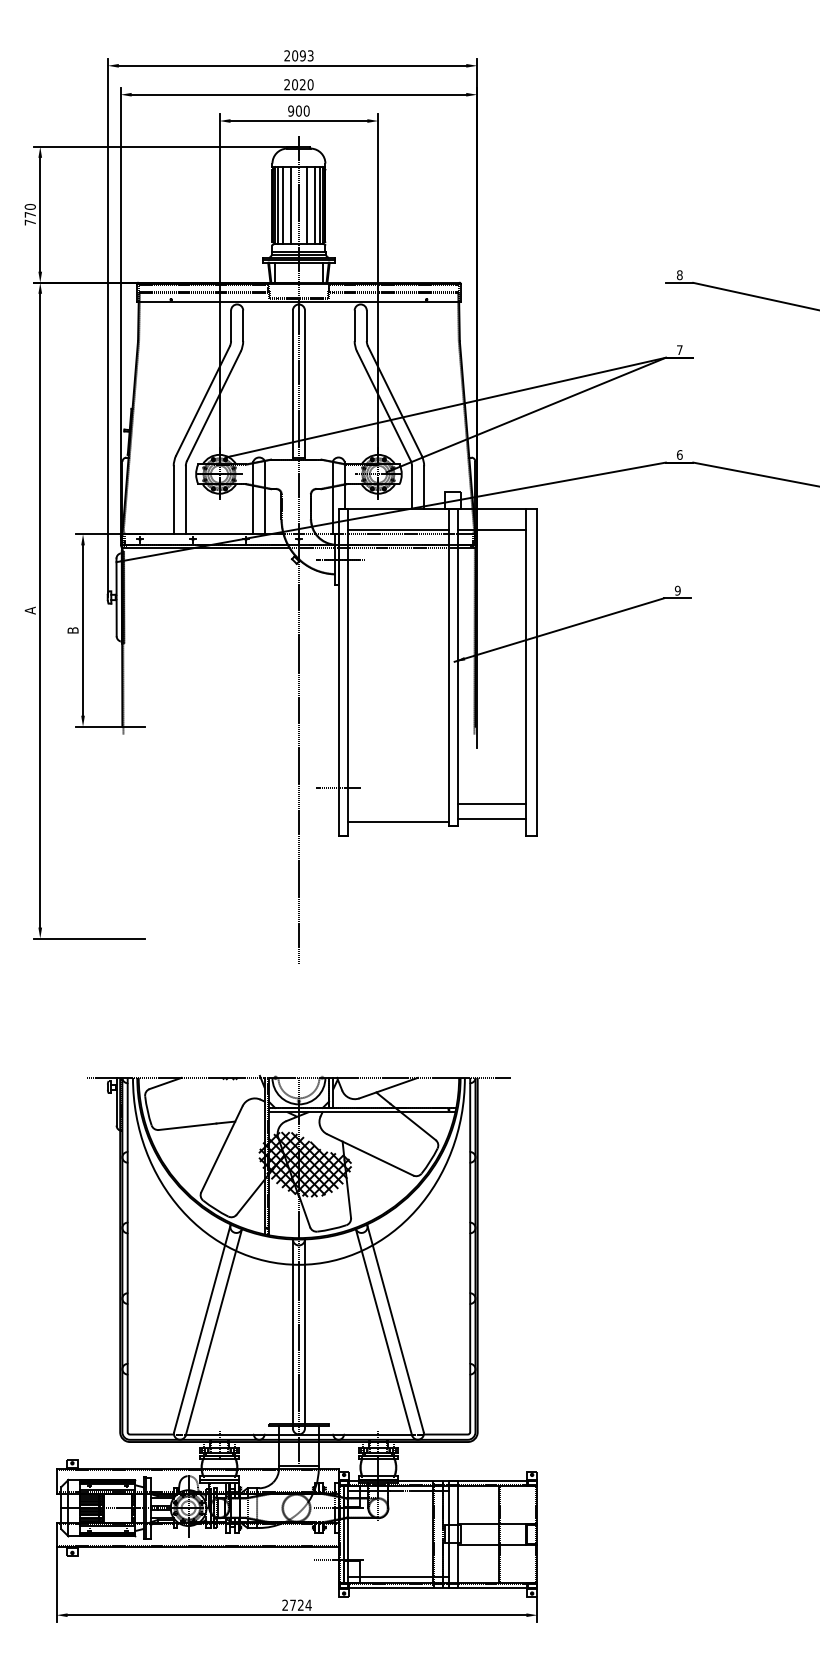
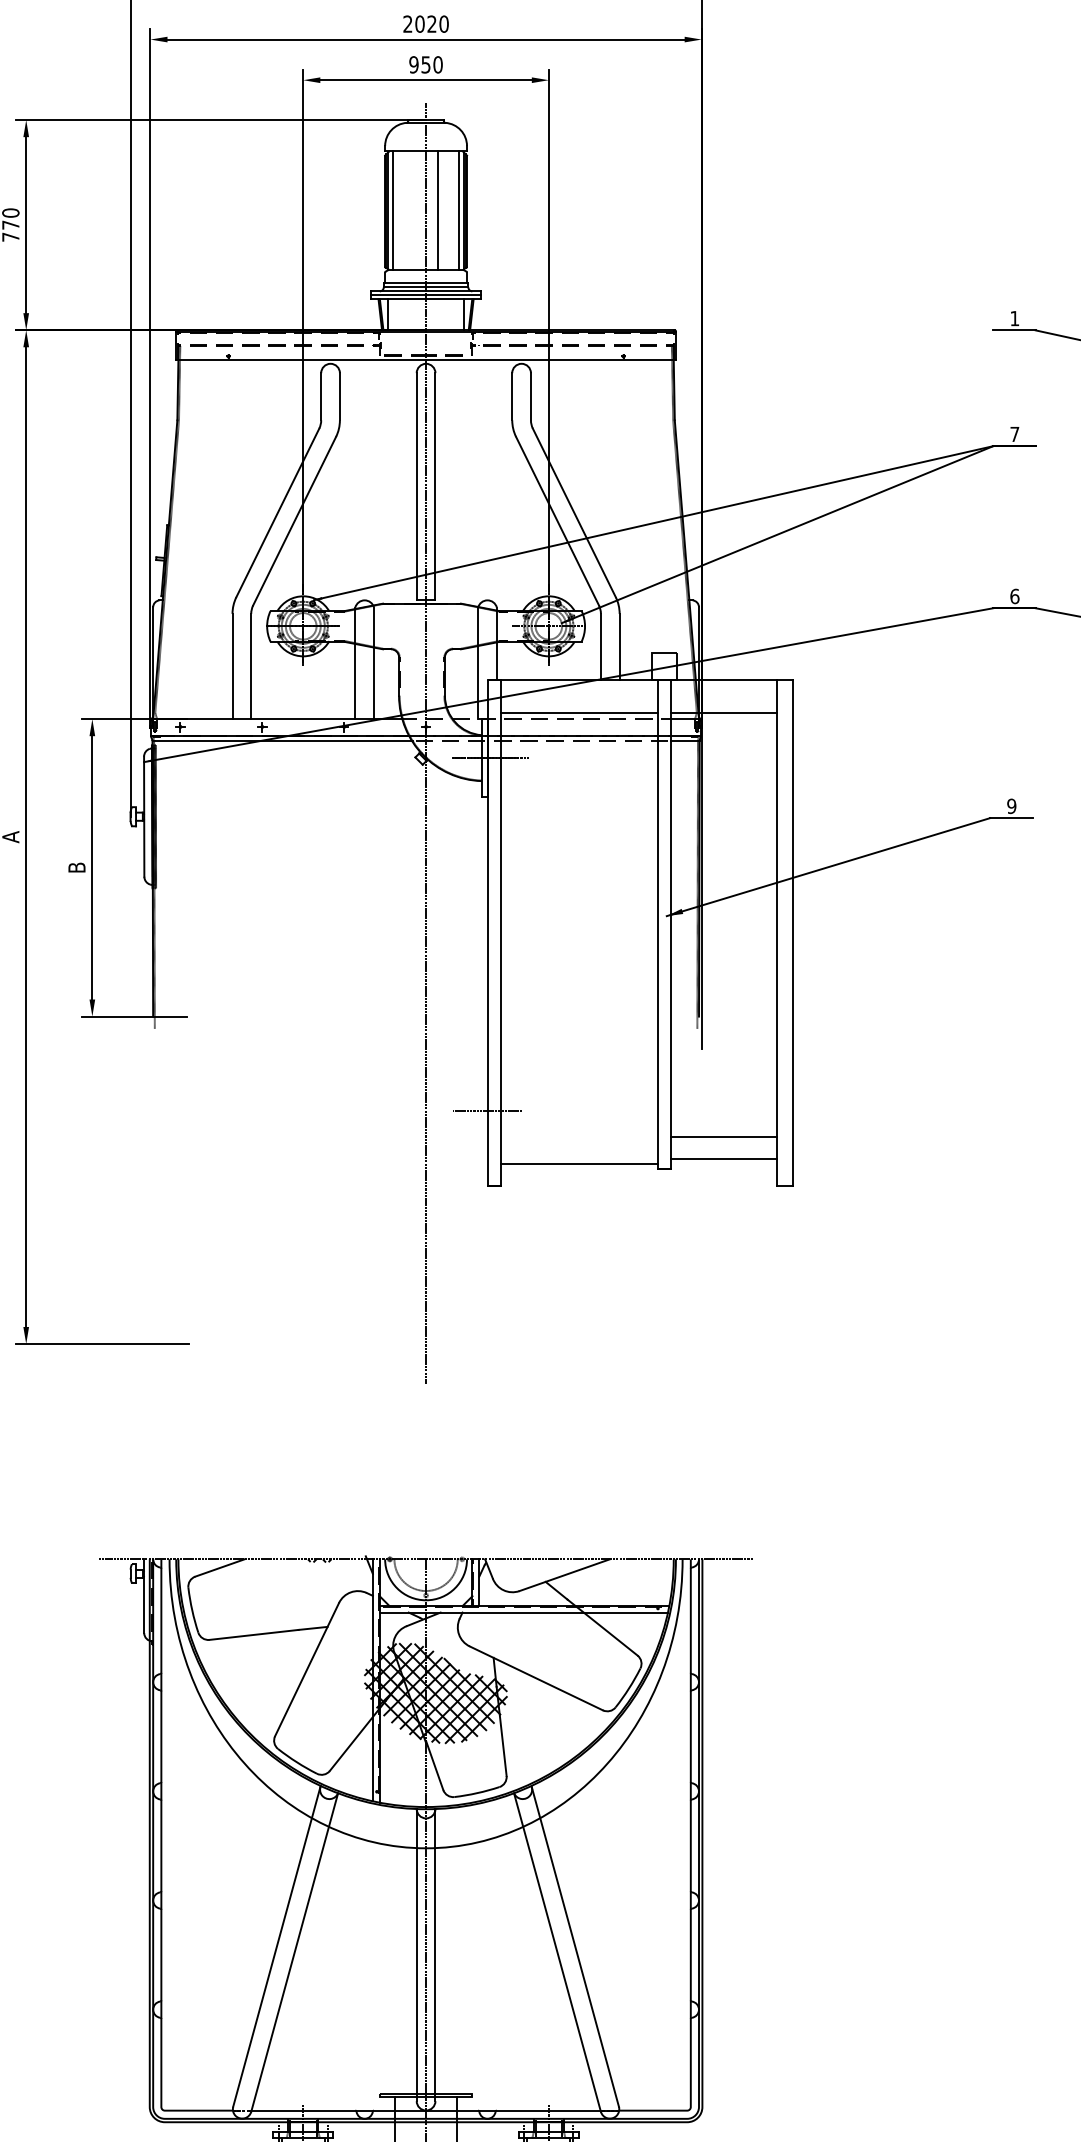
text: (298, 110) -> (425, 63), 900 -> 950
line: (283, 205) -> (402, 210), removed
line: (291, 205) -> (414, 210), removed
line: (314, 205) -> (450, 210), removed
text: (679, 275) -> (1014, 319), 8 -> 1

